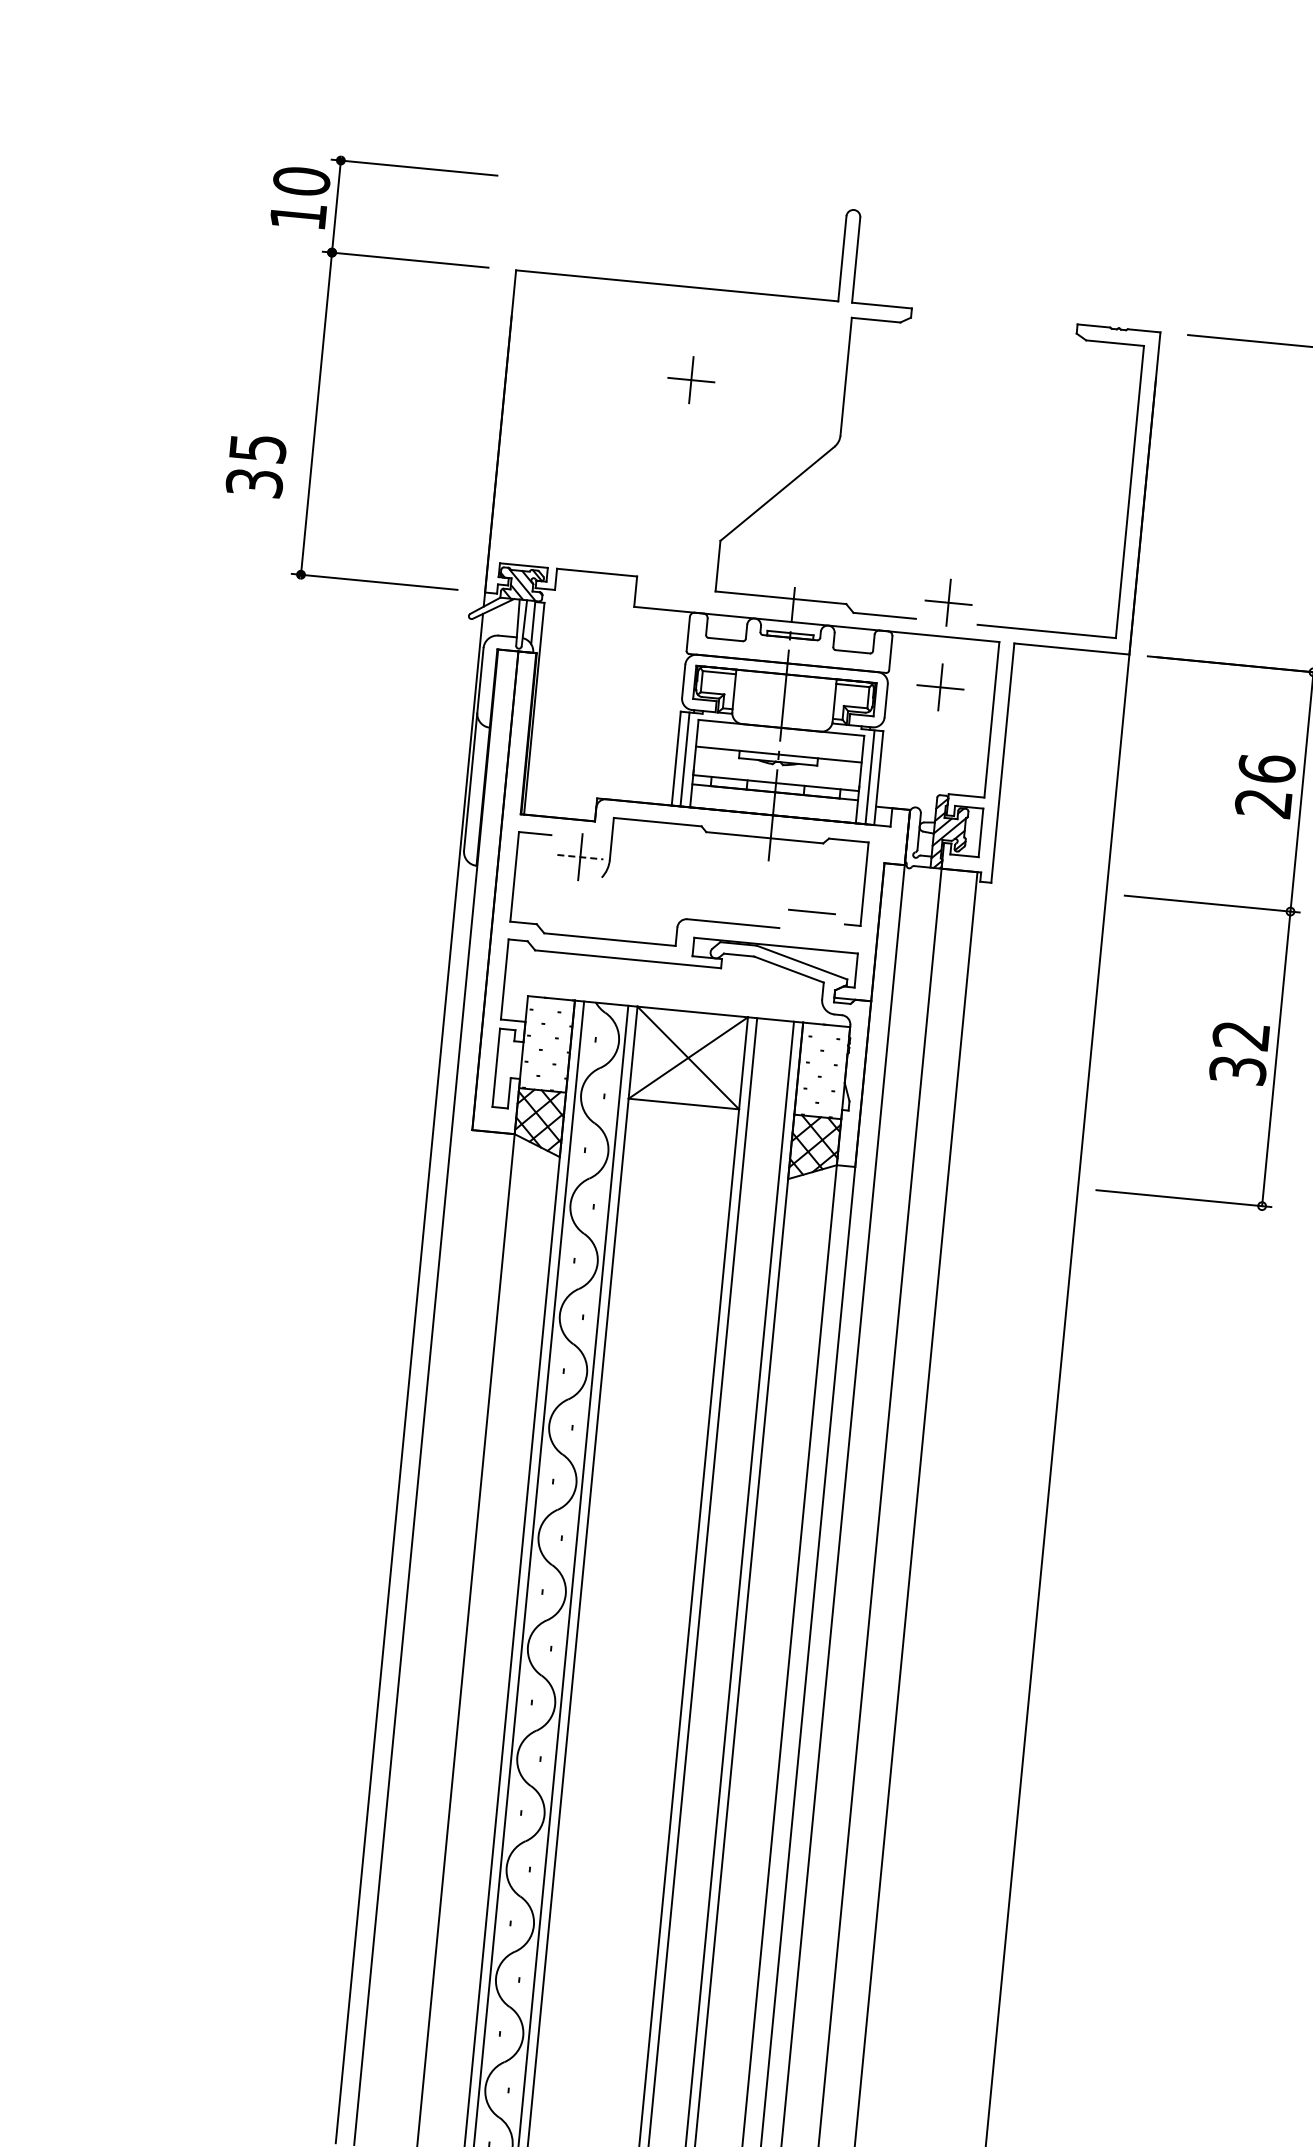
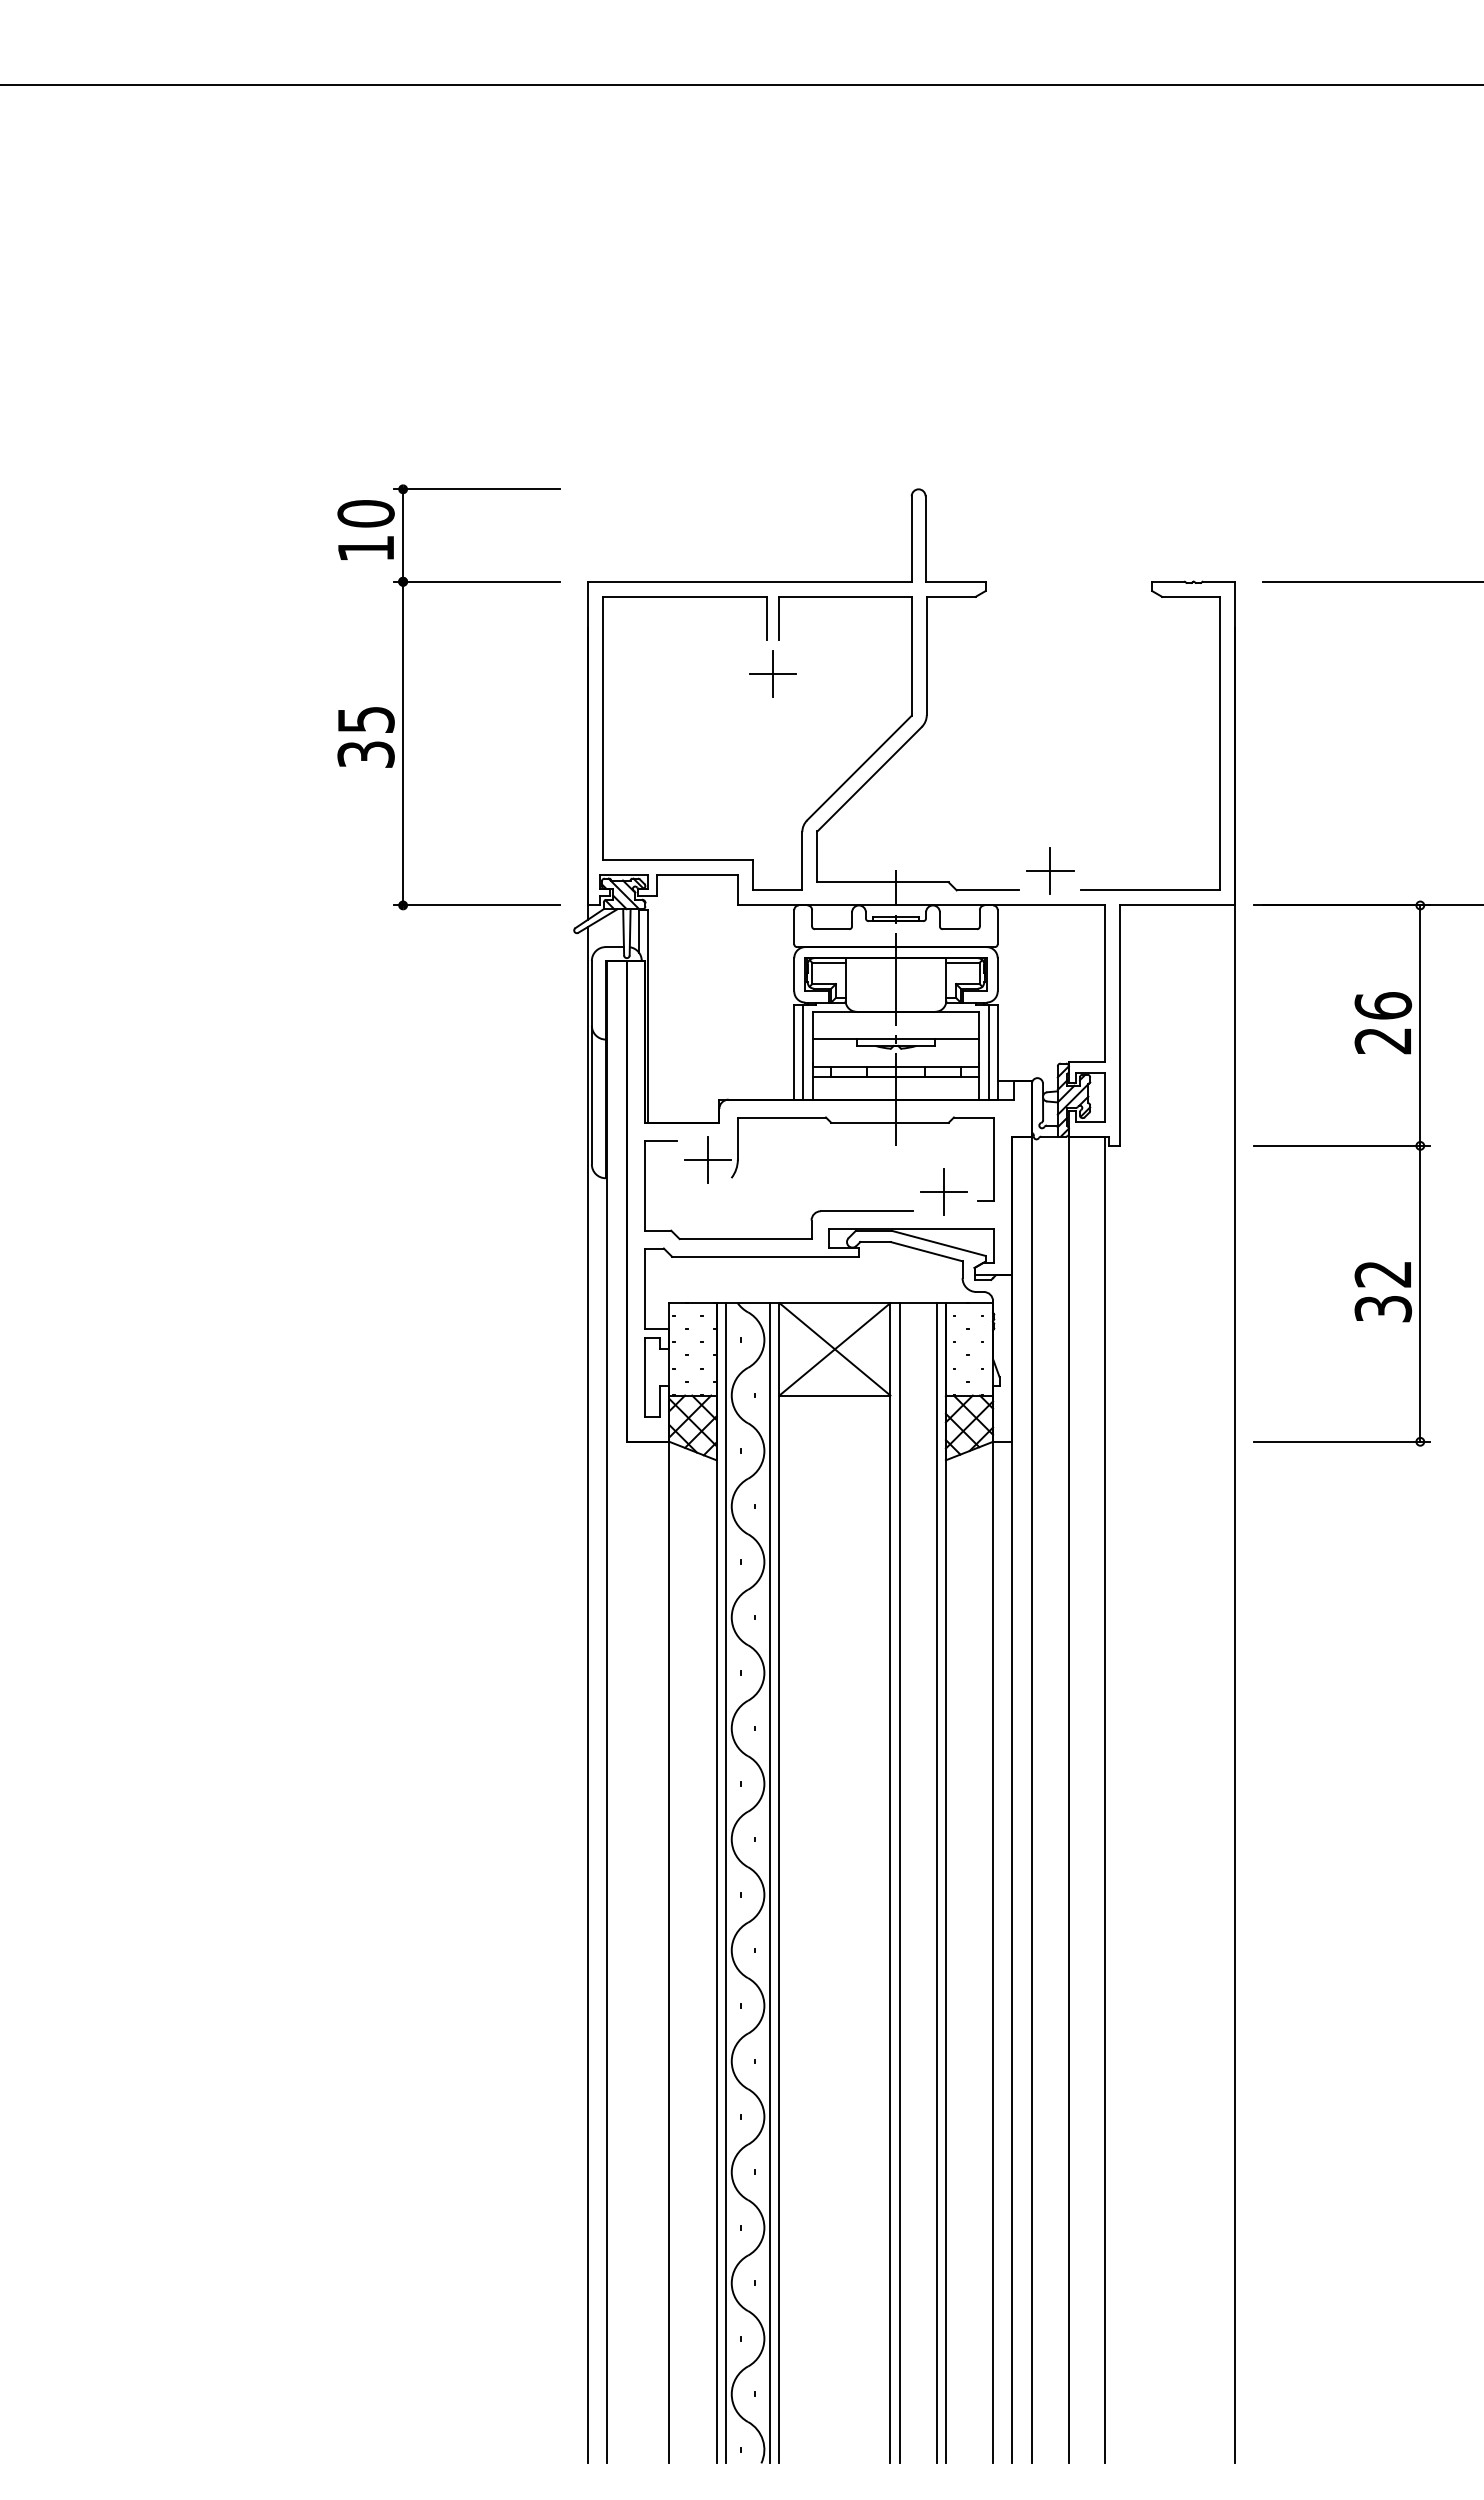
text: (255, 465) -> (365, 737), moved
part: (726, 515) -> (820, 805), added
part: (940, 686) -> (1050, 955), removed
line: (580, 856) -> (708, 1159), dashed -> solid
line: (812, 912) -> (944, 1192), added

